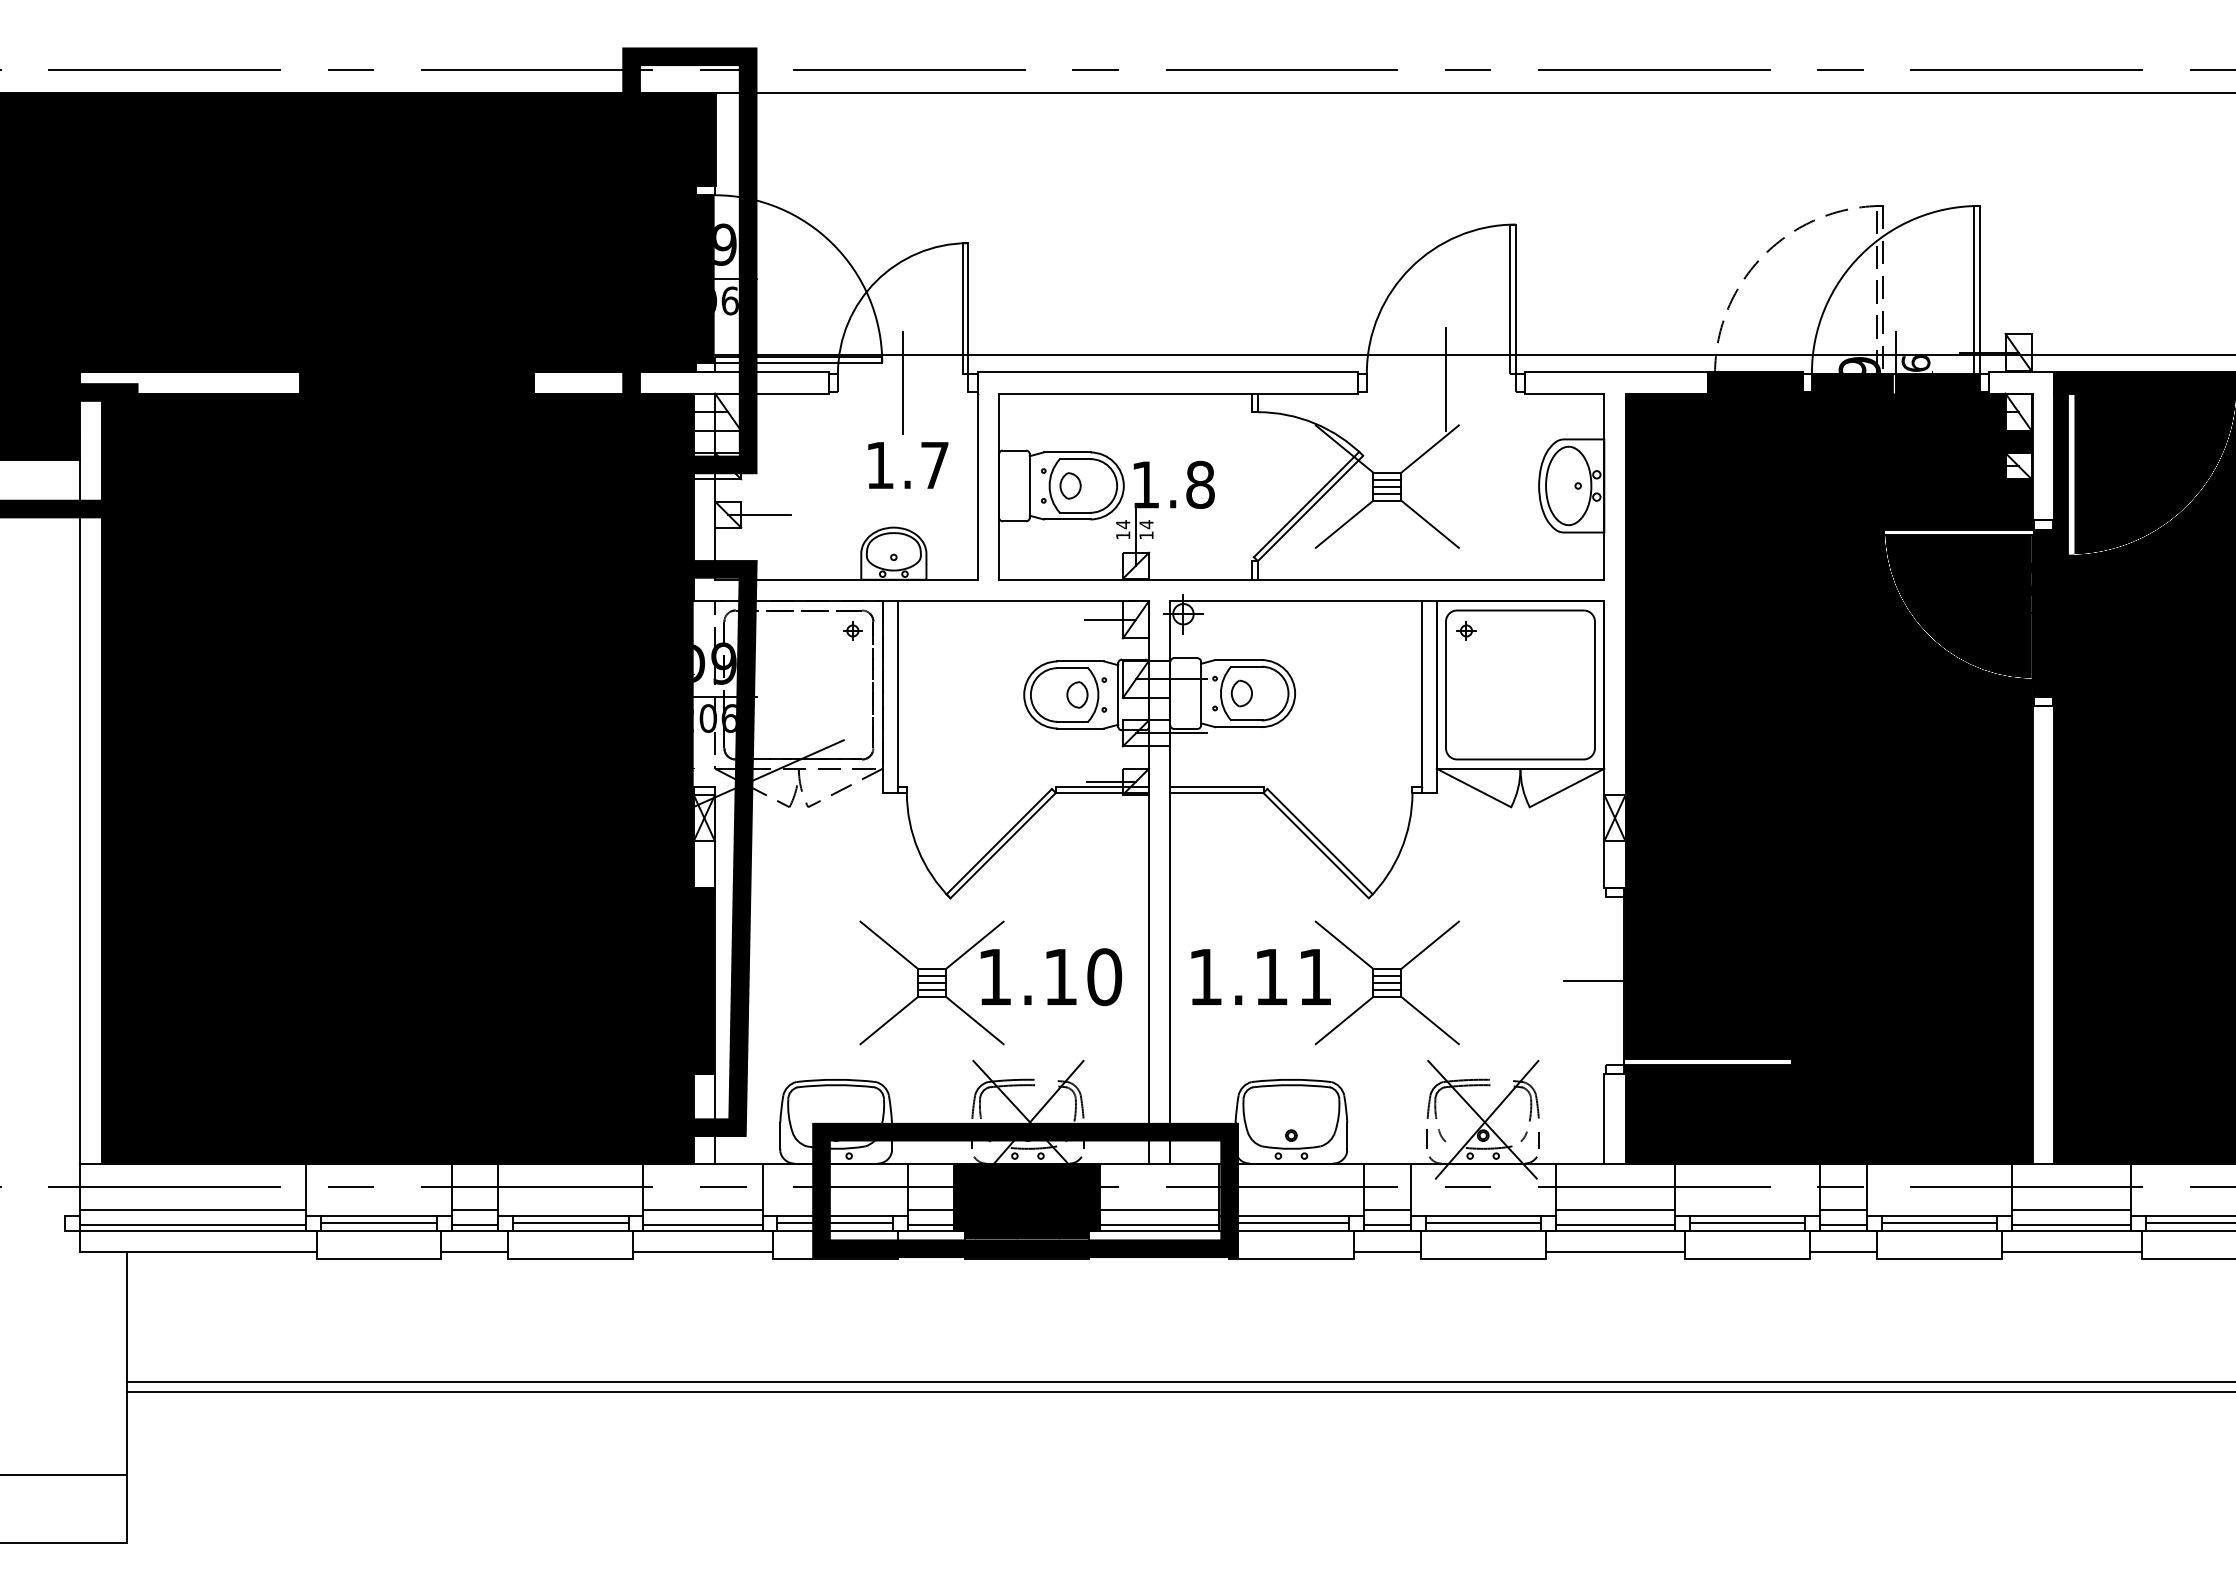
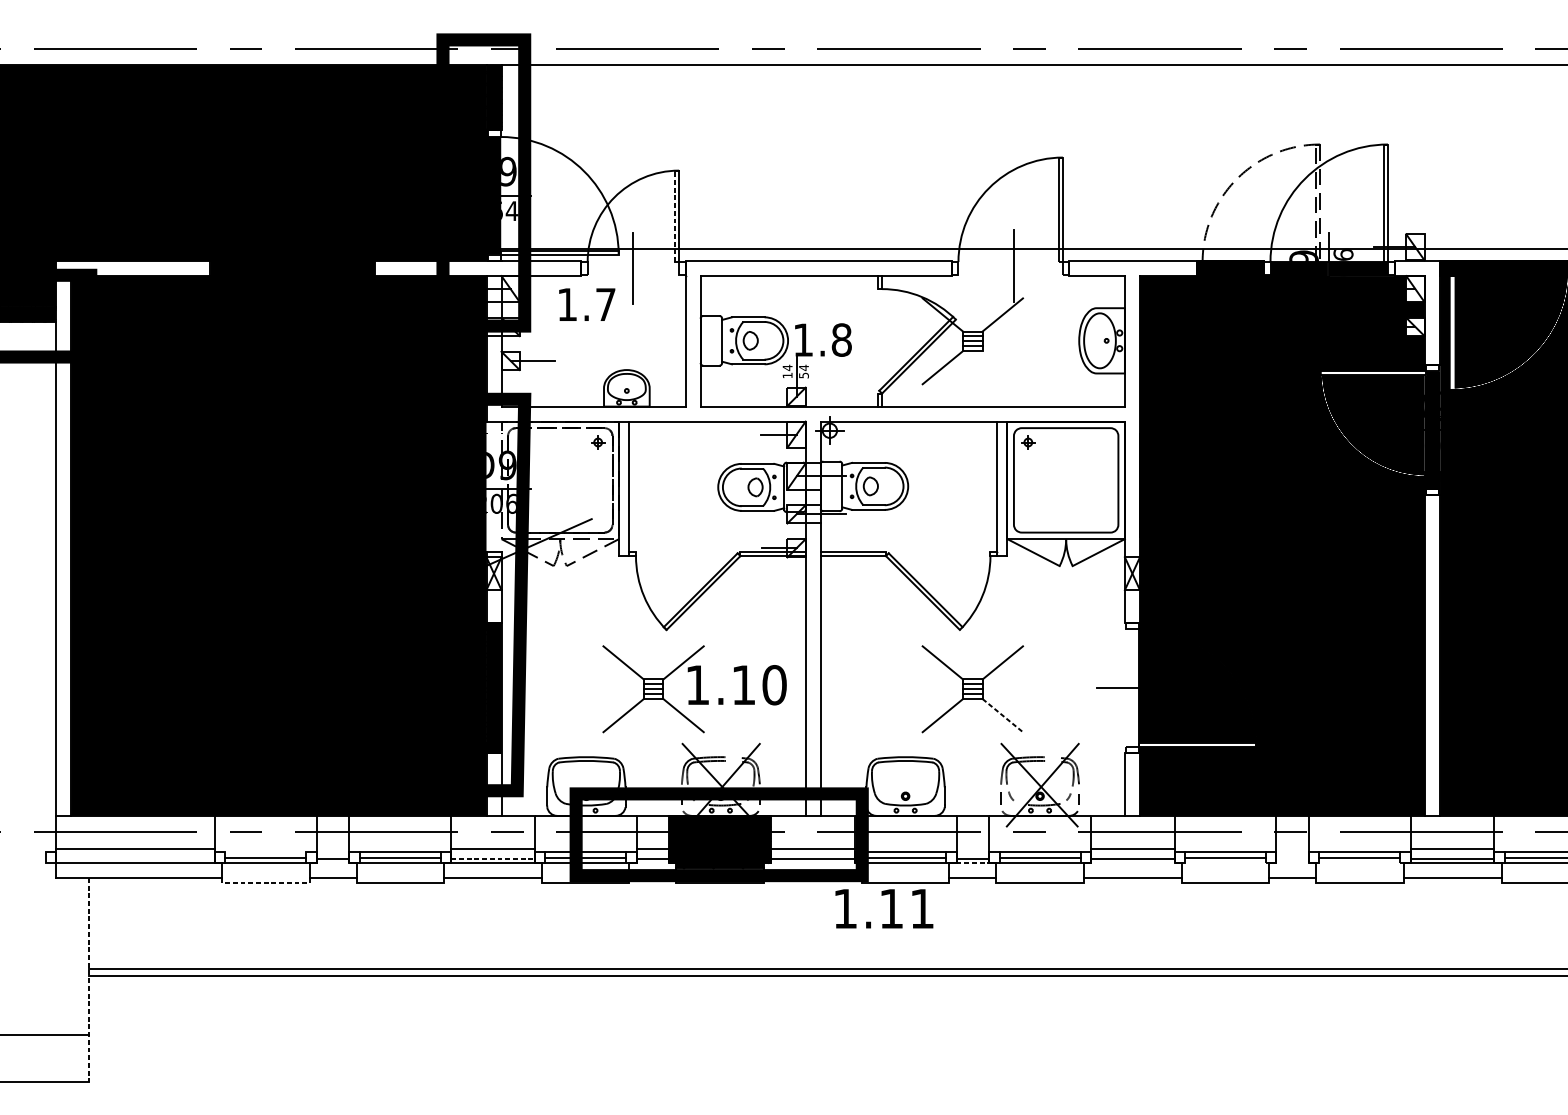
text: (726, 300) -> (509, 210), 206 -> 164
line: (962, 307) -> (674, 215), solid -> dashed
text: (908, 465) -> (587, 304), moved
line: (1429, 523) -> (1002, 367), removed
text: (1146, 535) -> (803, 375), 14 -> 54
text: (1260, 976) -> (883, 908), moved
line: (1430, 1020) -> (1003, 715), solid -> dashed
line: (474, 1210) -> (332, 848), removed
line: (1387, 1210) -> (972, 848), removed
line: (1843, 1210) -> (1292, 848), removed
line: (378, 1215) -> (265, 852), removed
line: (193, 1225) -> (135, 859), removed
line: (702, 1225) -> (492, 859), solid -> dashed
line: (1843, 1225) -> (1292, 859), removed
line: (474, 1230) -> (332, 862), removed
line: (930, 1230) -> (652, 862), removed
line: (1158, 1230) -> (812, 862), removed
line: (1387, 1230) -> (972, 862), solid -> dashed
line: (1615, 1230) -> (1132, 862), removed
line: (1747, 1230) -> (1225, 862), removed
line: (1843, 1230) -> (1292, 862), removed
line: (1939, 1230) -> (1359, 862), removed
line: (378, 1259) -> (265, 883), solid -> dashed
line: (126, 1397) -> (88, 979), solid -> dashed

